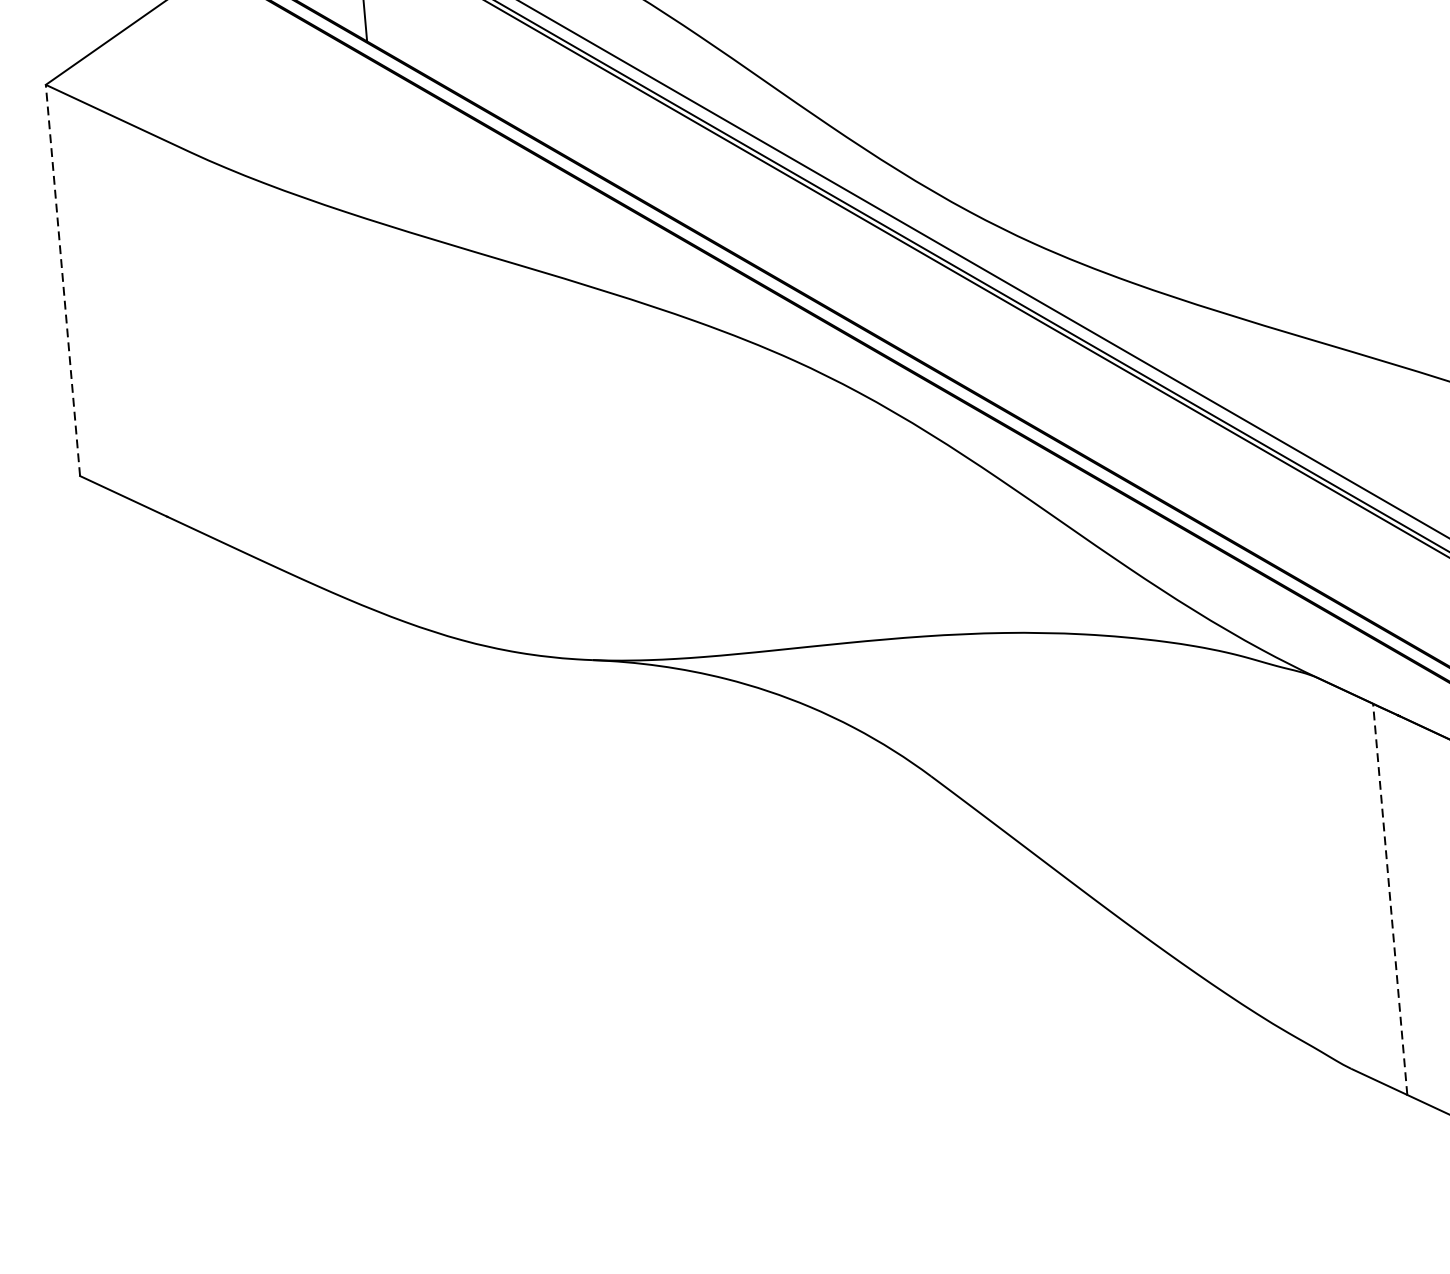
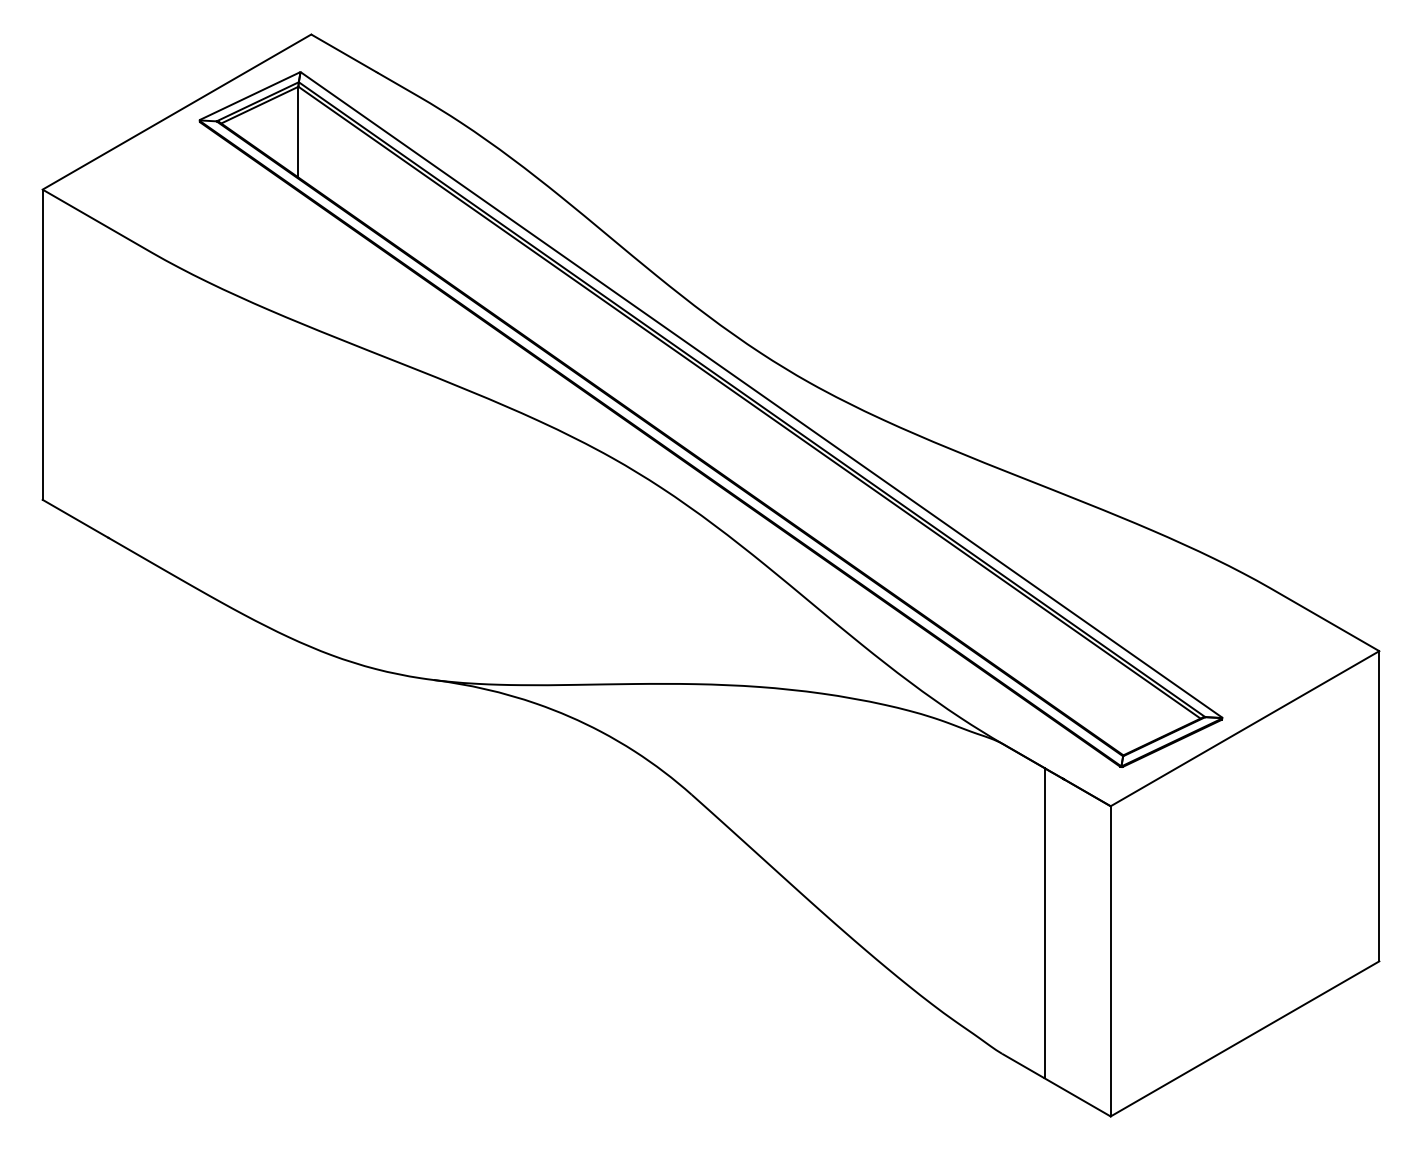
line: (62, 280) -> (42, 344), dashed -> solid
line: (1390, 898) -> (1044, 922), dashed -> solid

